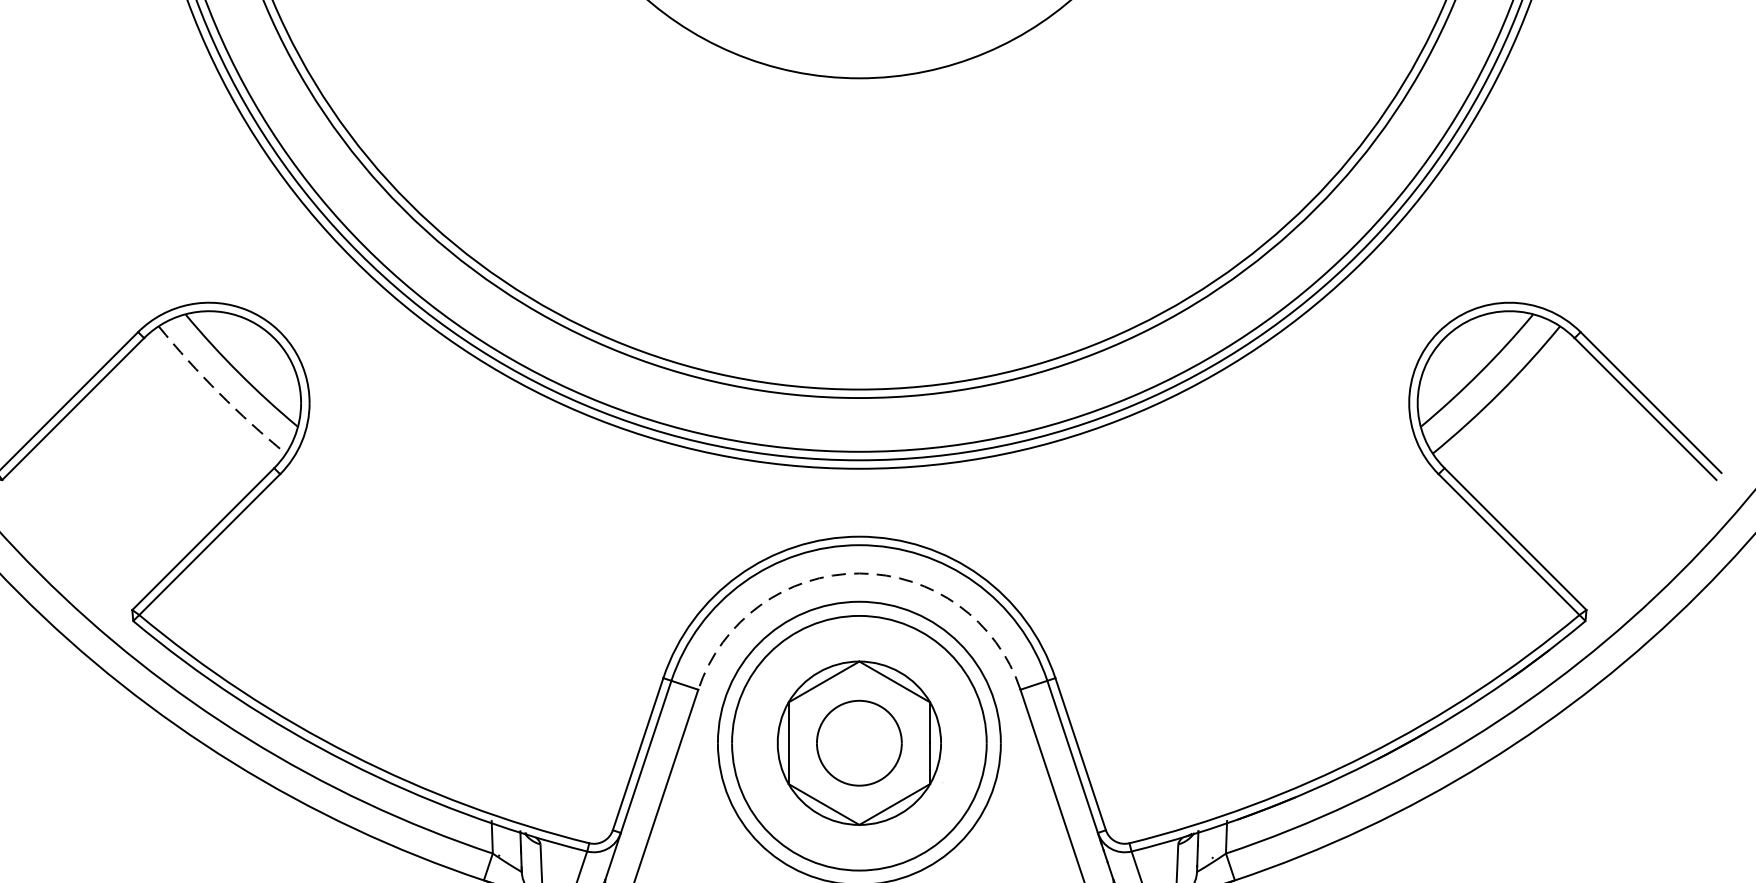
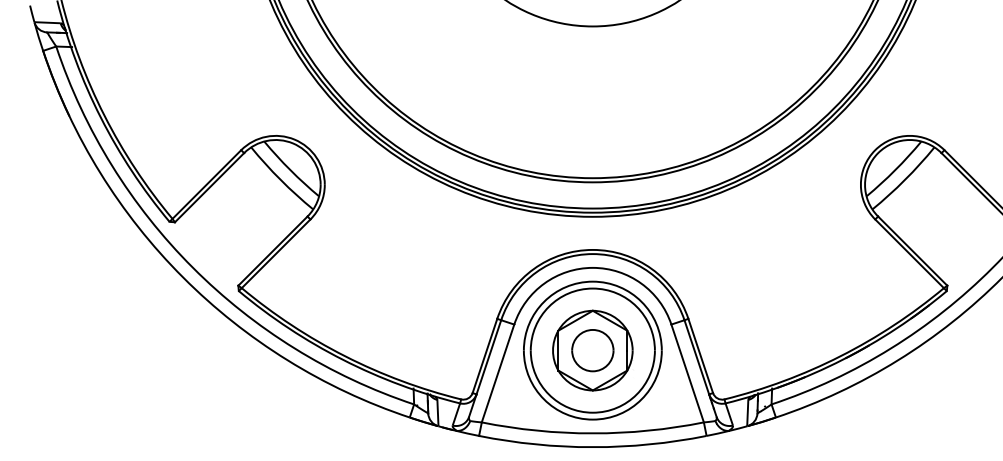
arc: (218, 392) -> (280, 179), dashed -> solid
arc: (858, 572) -> (592, 267), dashed -> solid

